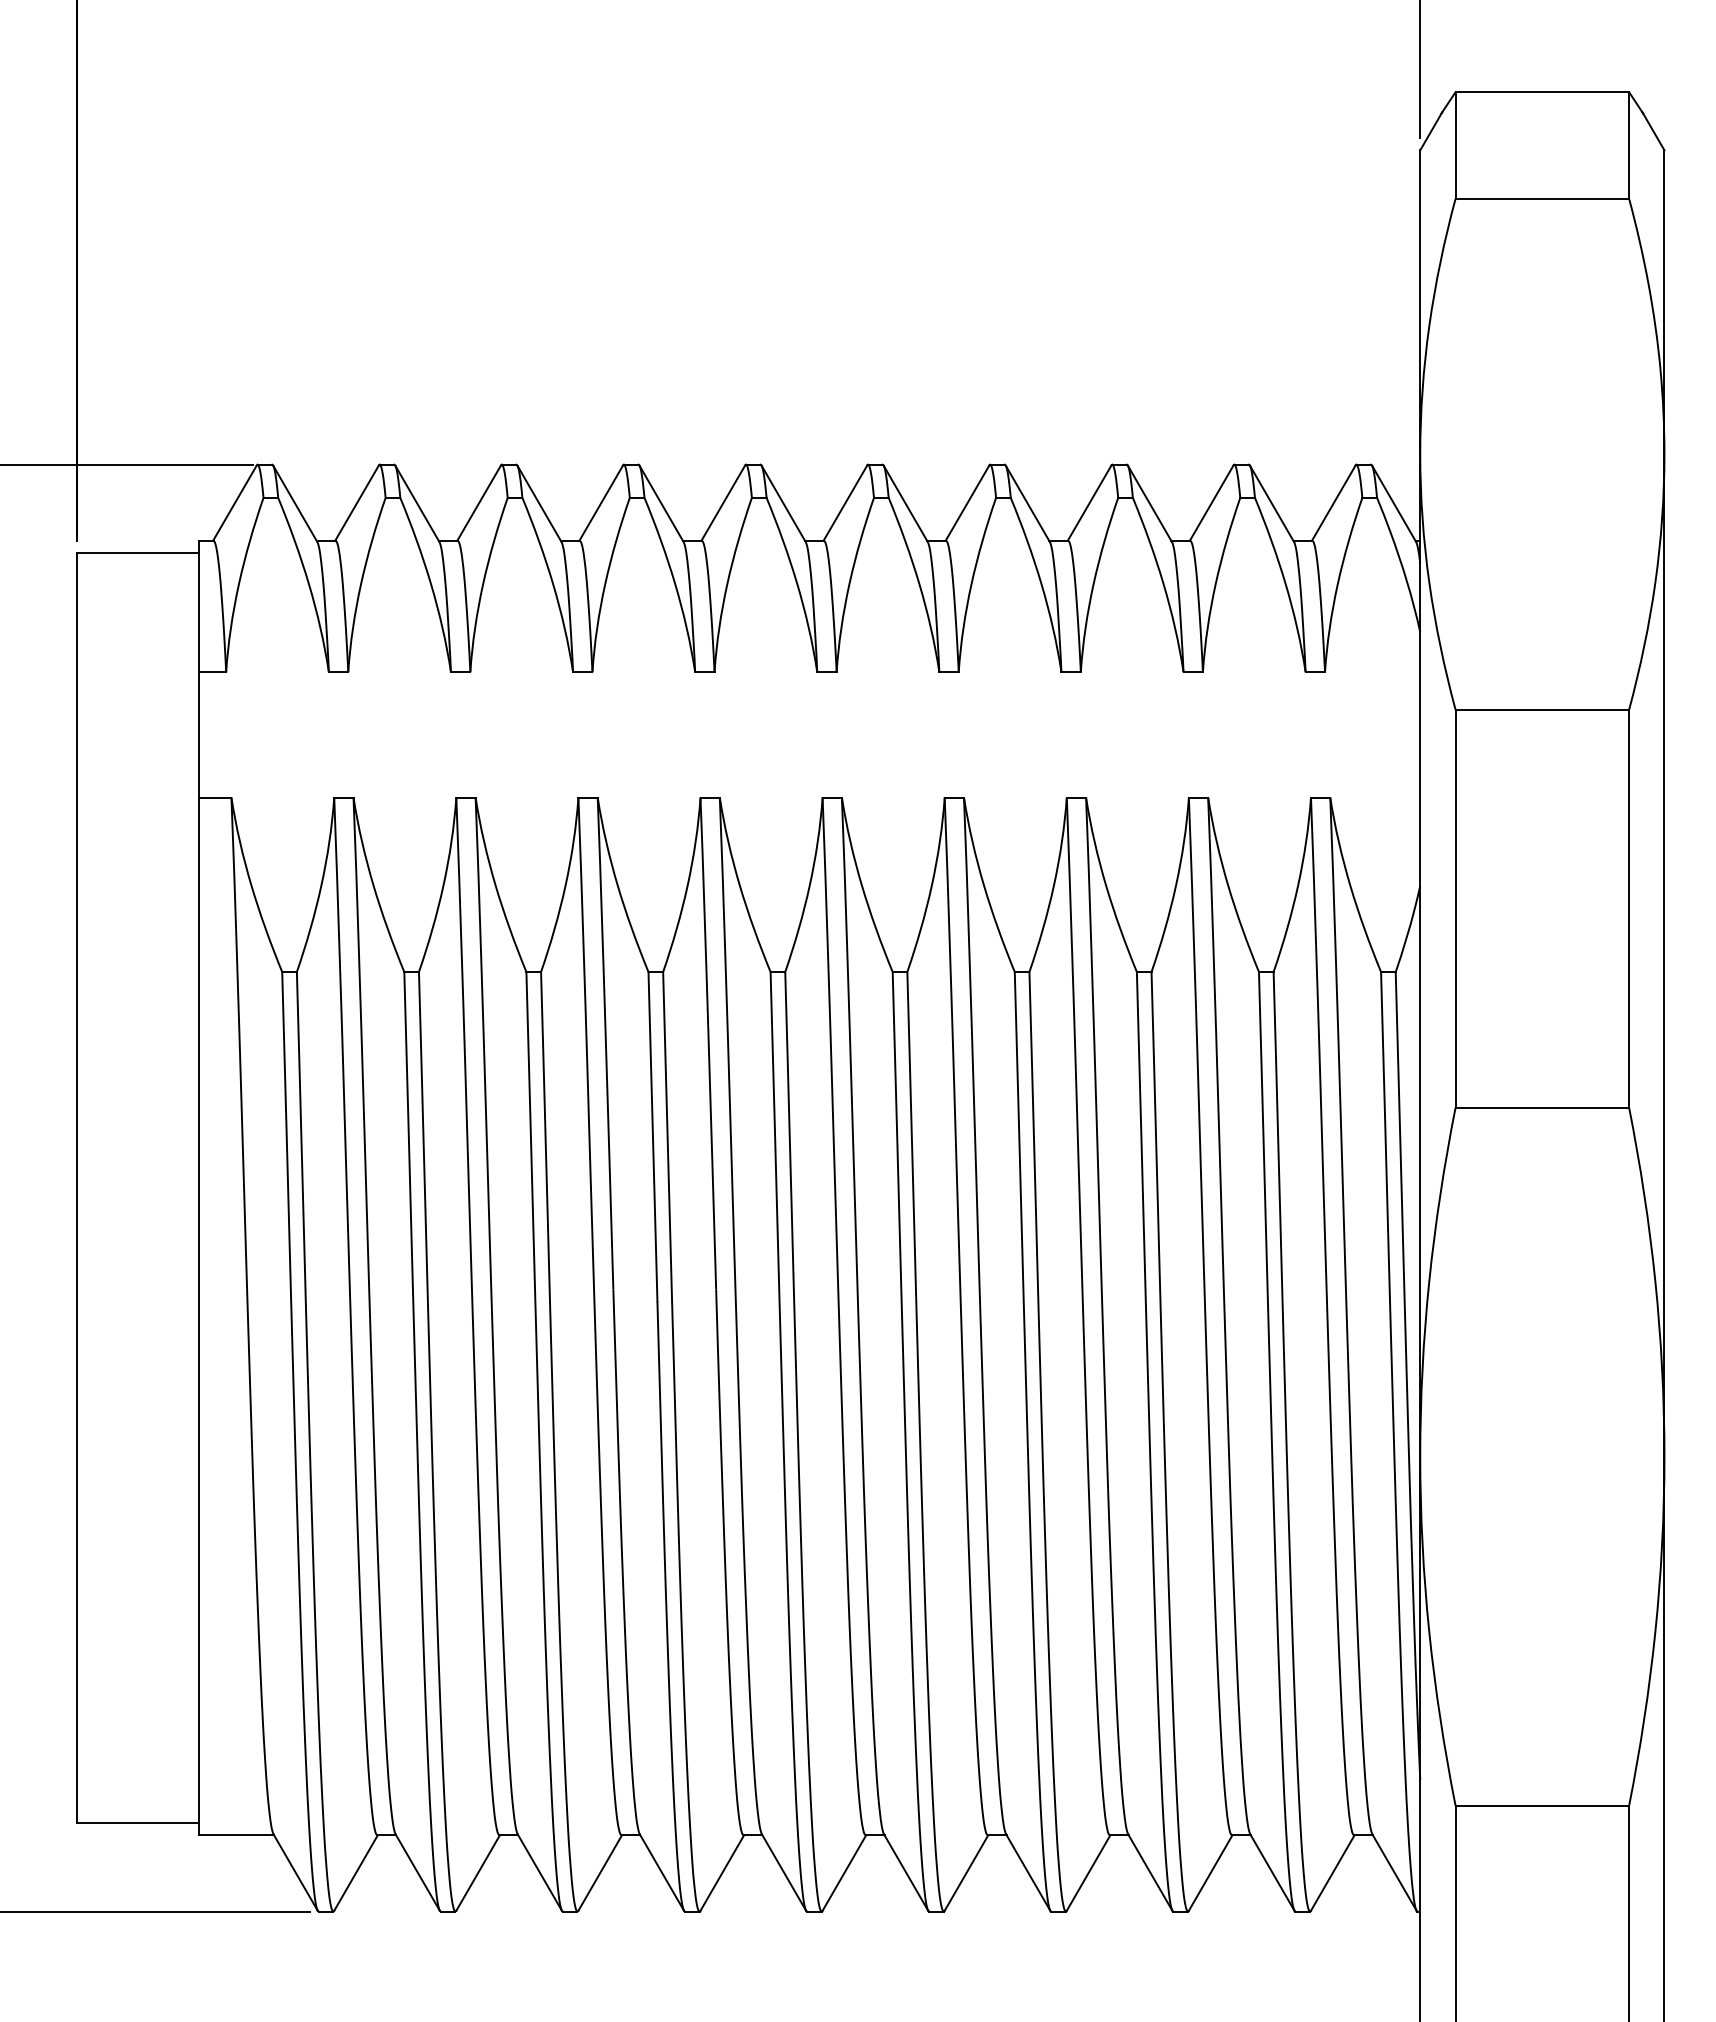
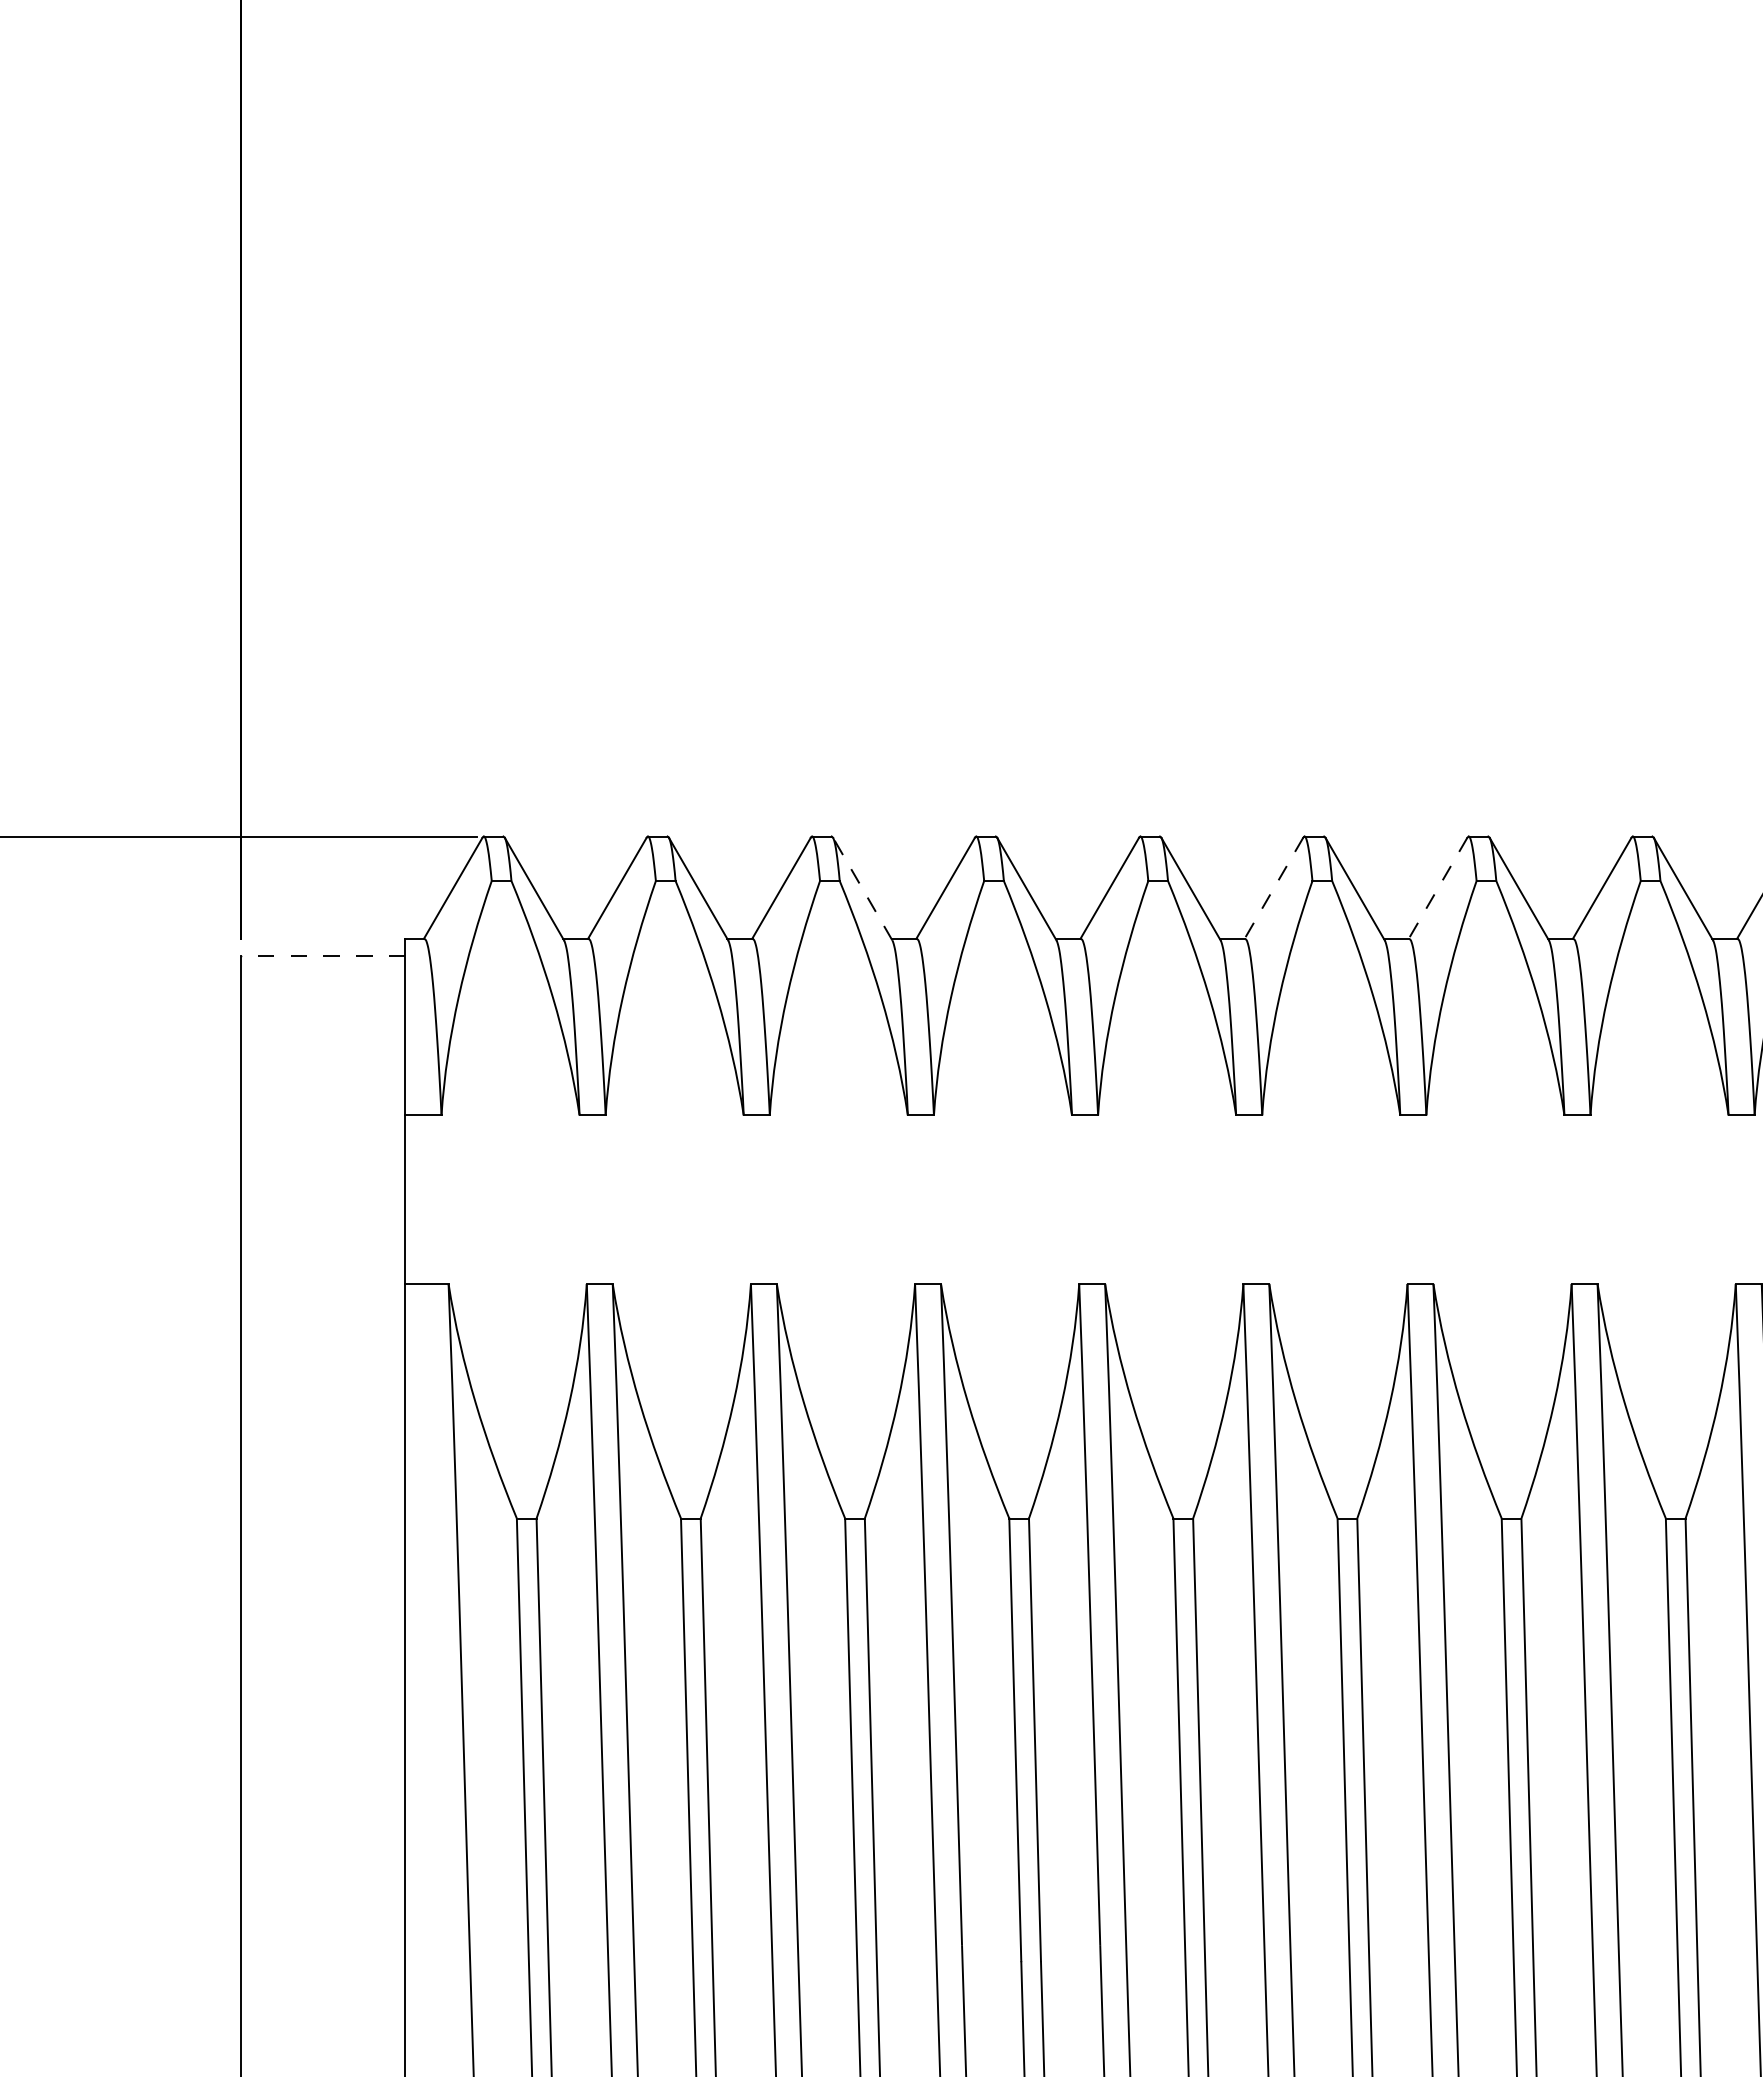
line: (539, 503) -> (862, 888), solid -> dashed
line: (845, 503) -> (1274, 888), solid -> dashed
line: (967, 503) -> (1438, 888), solid -> dashed
line: (137, 553) -> (322, 955), solid -> dashed

